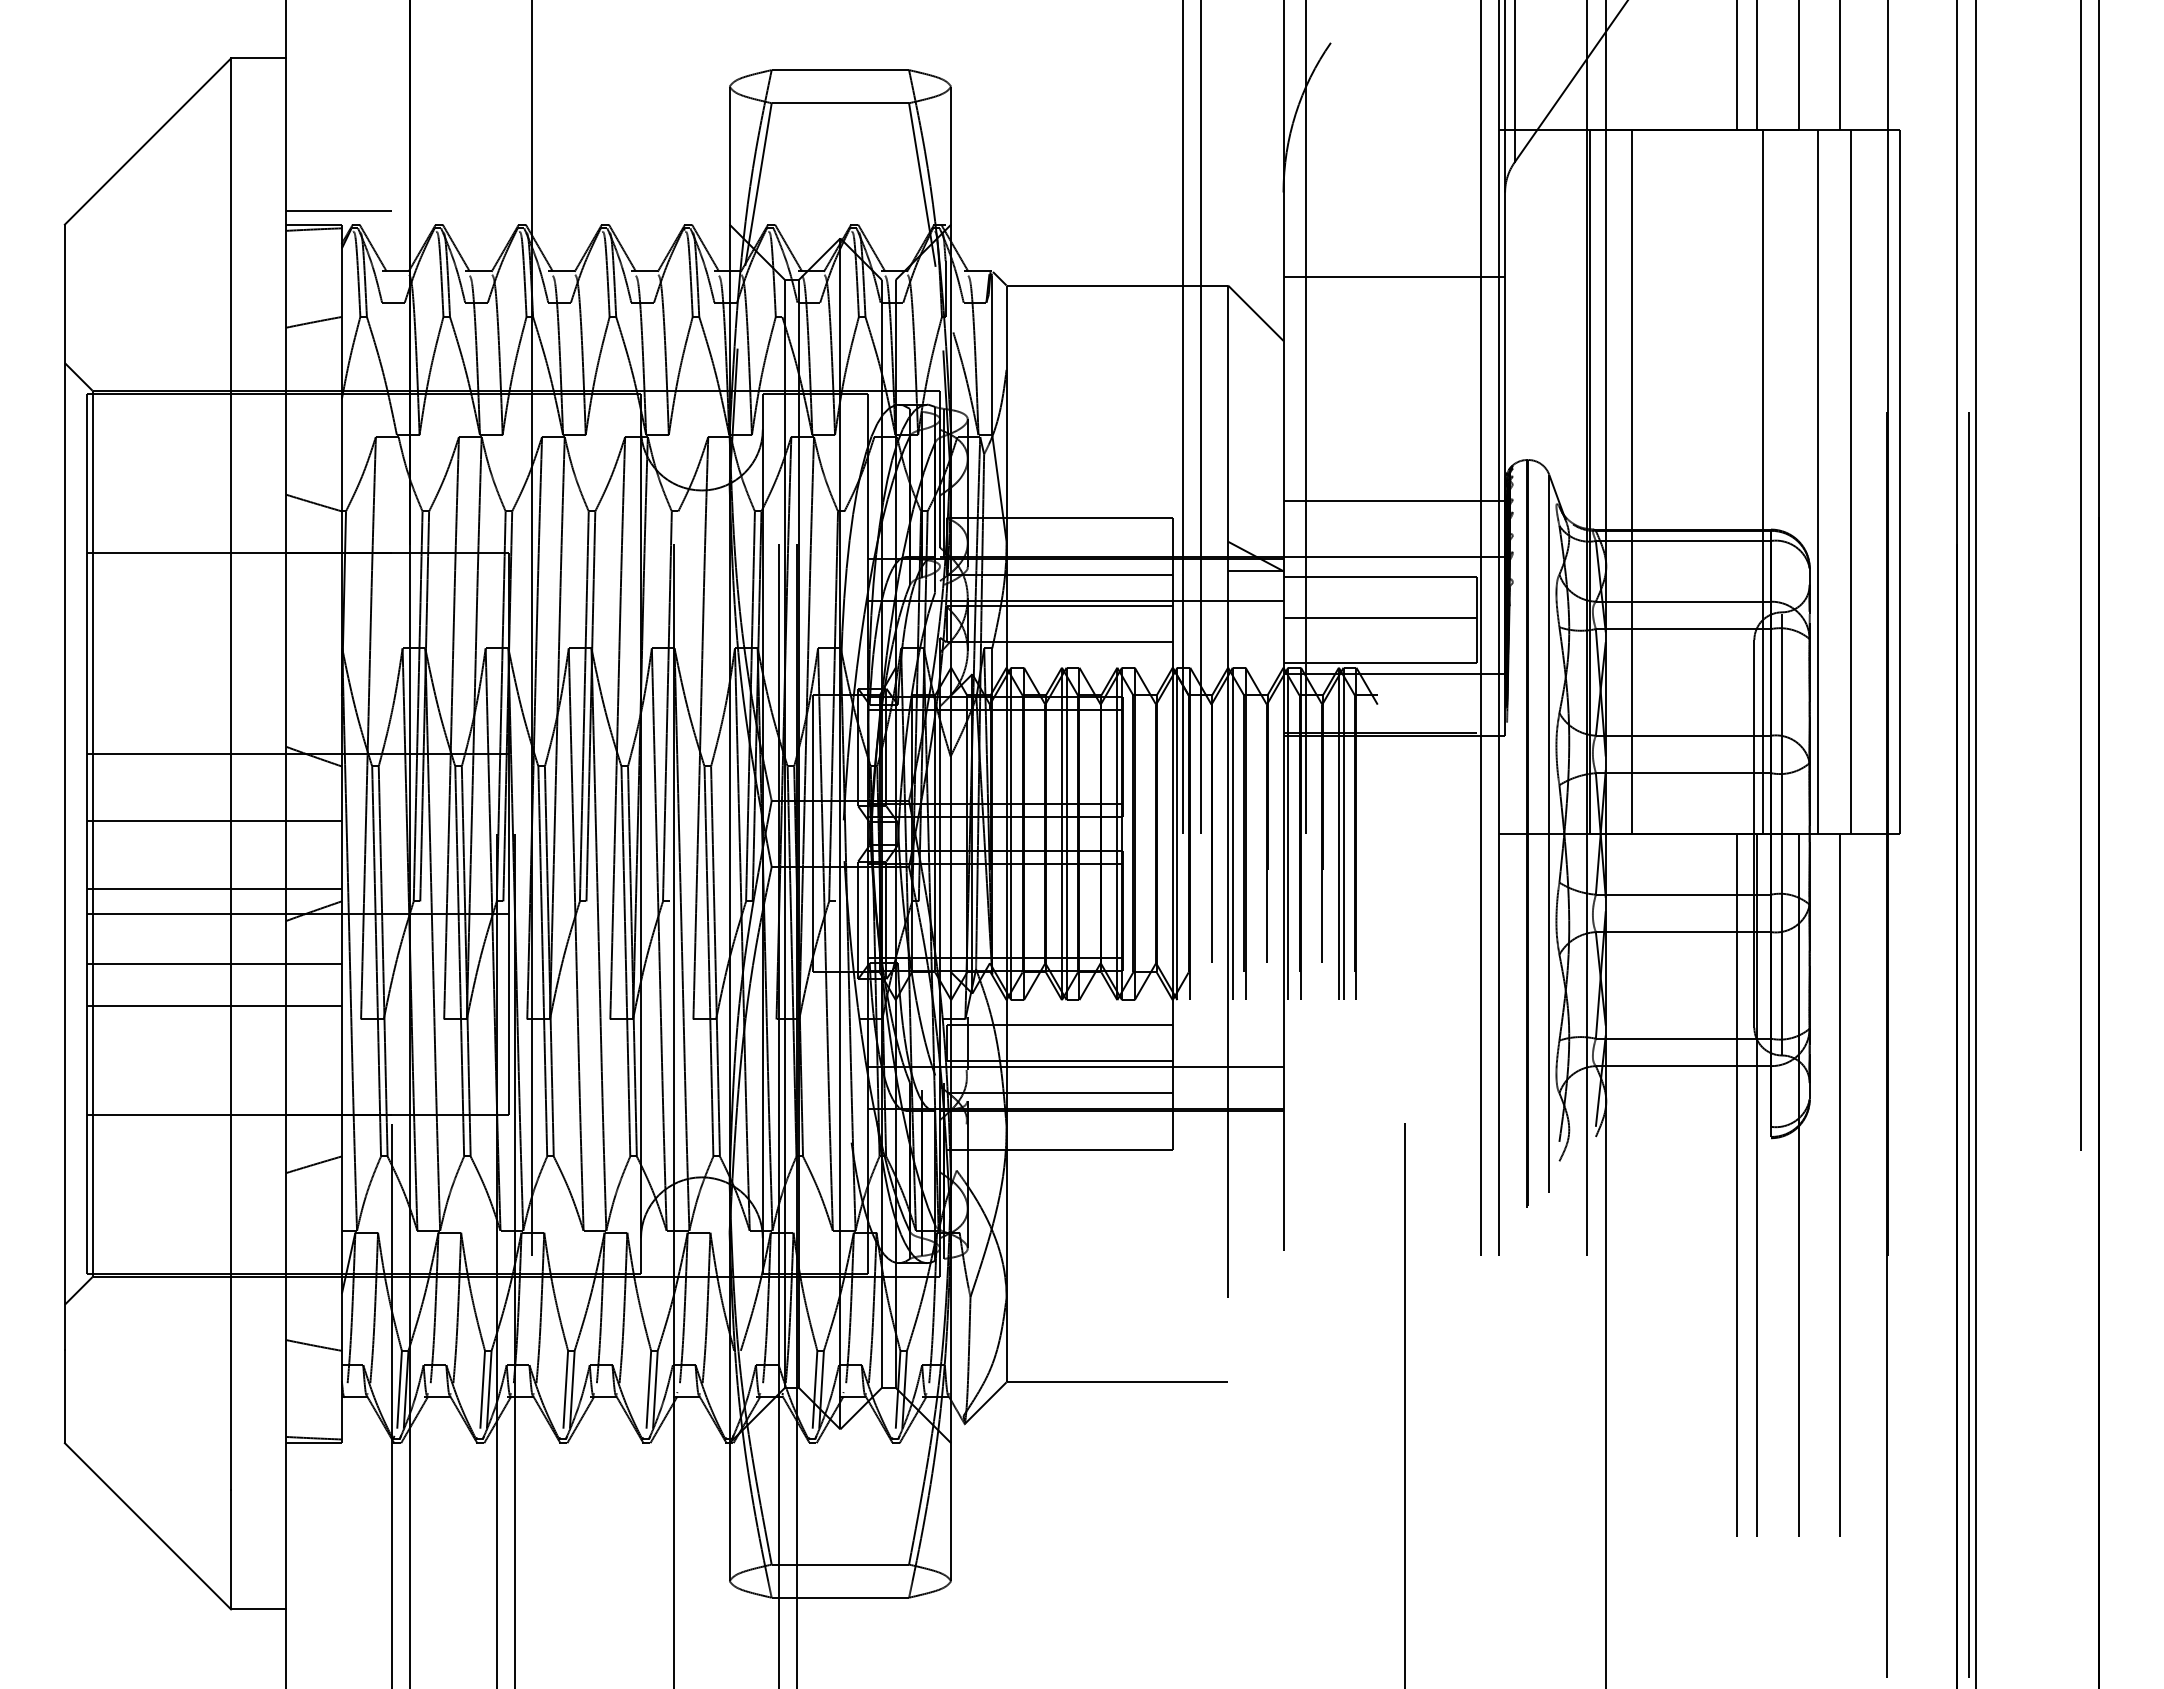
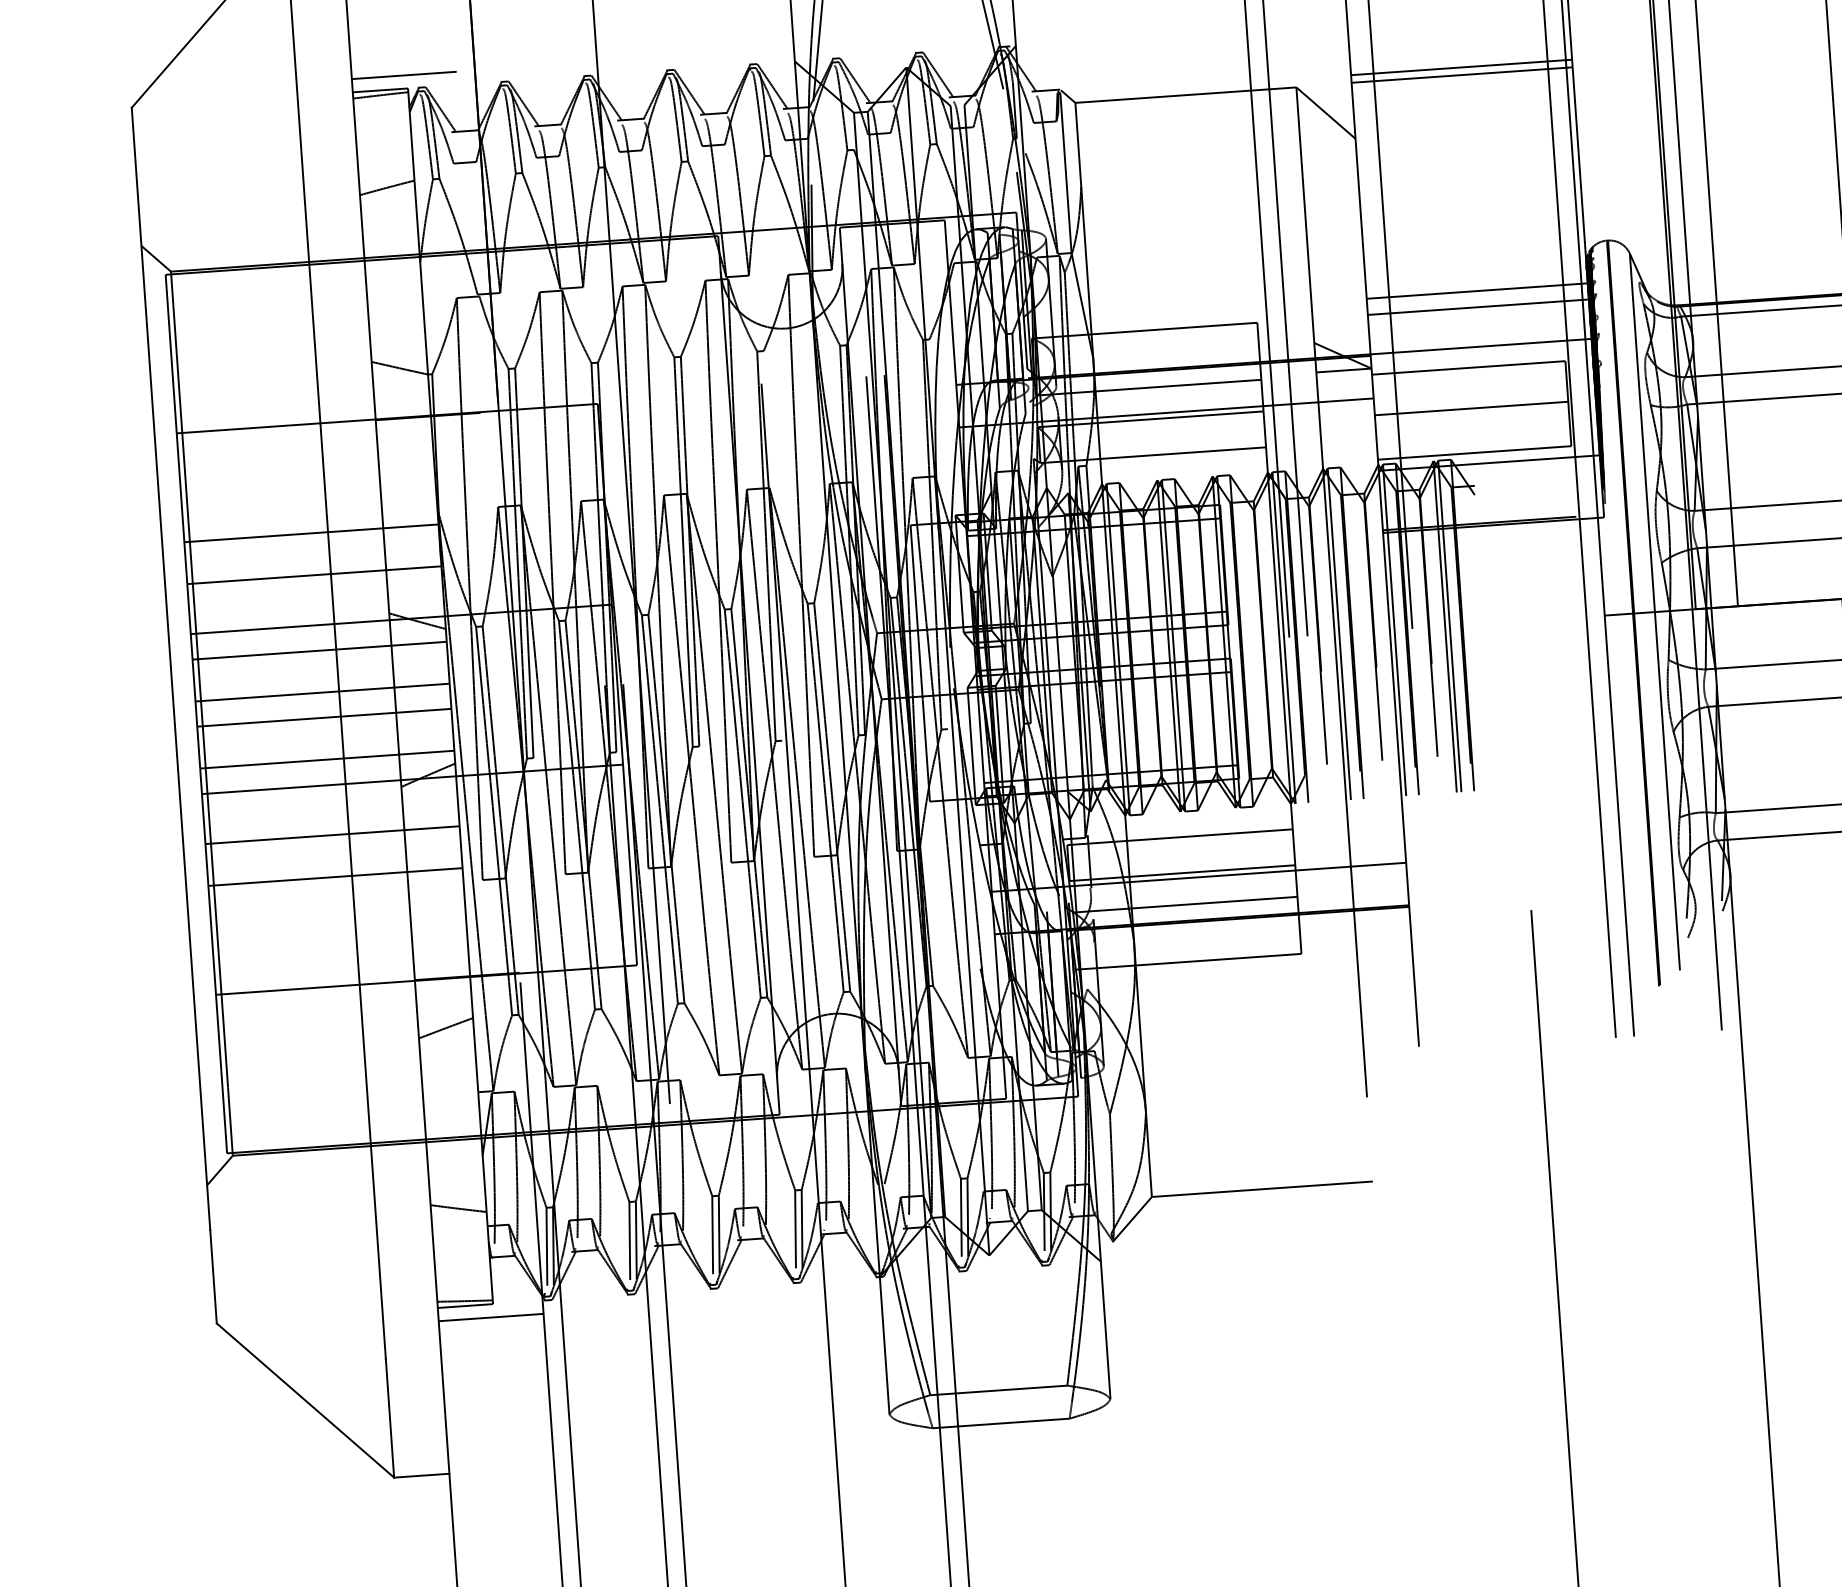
line: (1394, 284) -> (1462, 74), added
line: (1394, 517) -> (1478, 307), added
line: (214, 661) -> (311, 533), added
line: (214, 703) -> (314, 575), added
line: (214, 779) -> (319, 650), added
line: (214, 846) -> (324, 717), added
line: (338, 1456) -> (490, 1317), added

